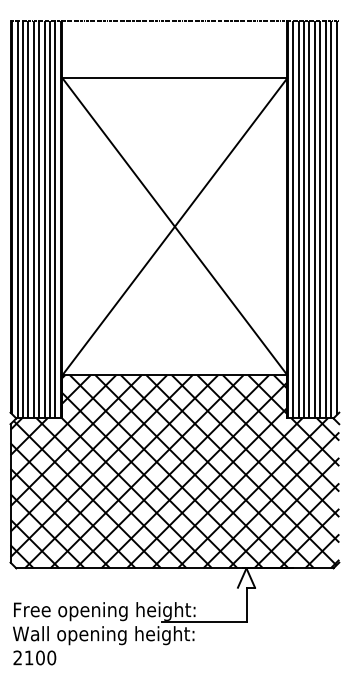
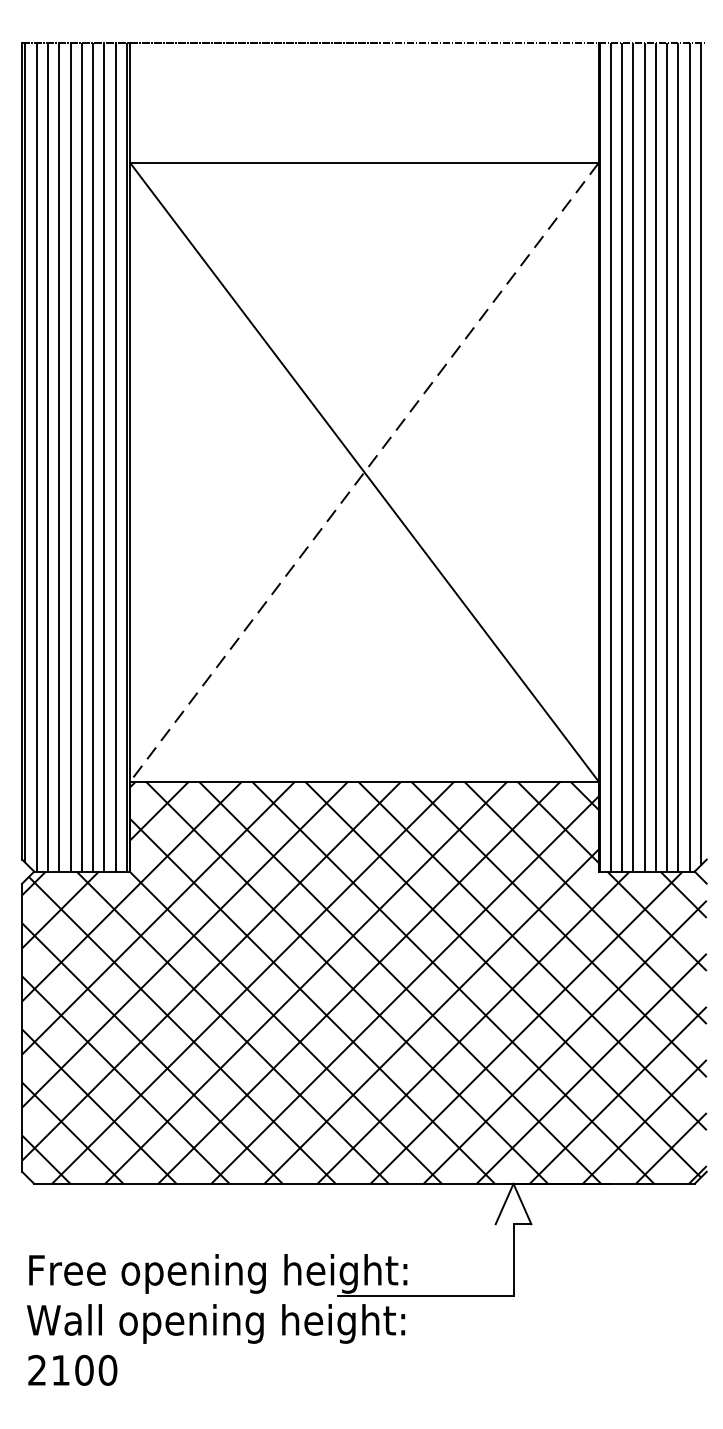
line: (174, 227) -> (363, 473), solid -> dashed

